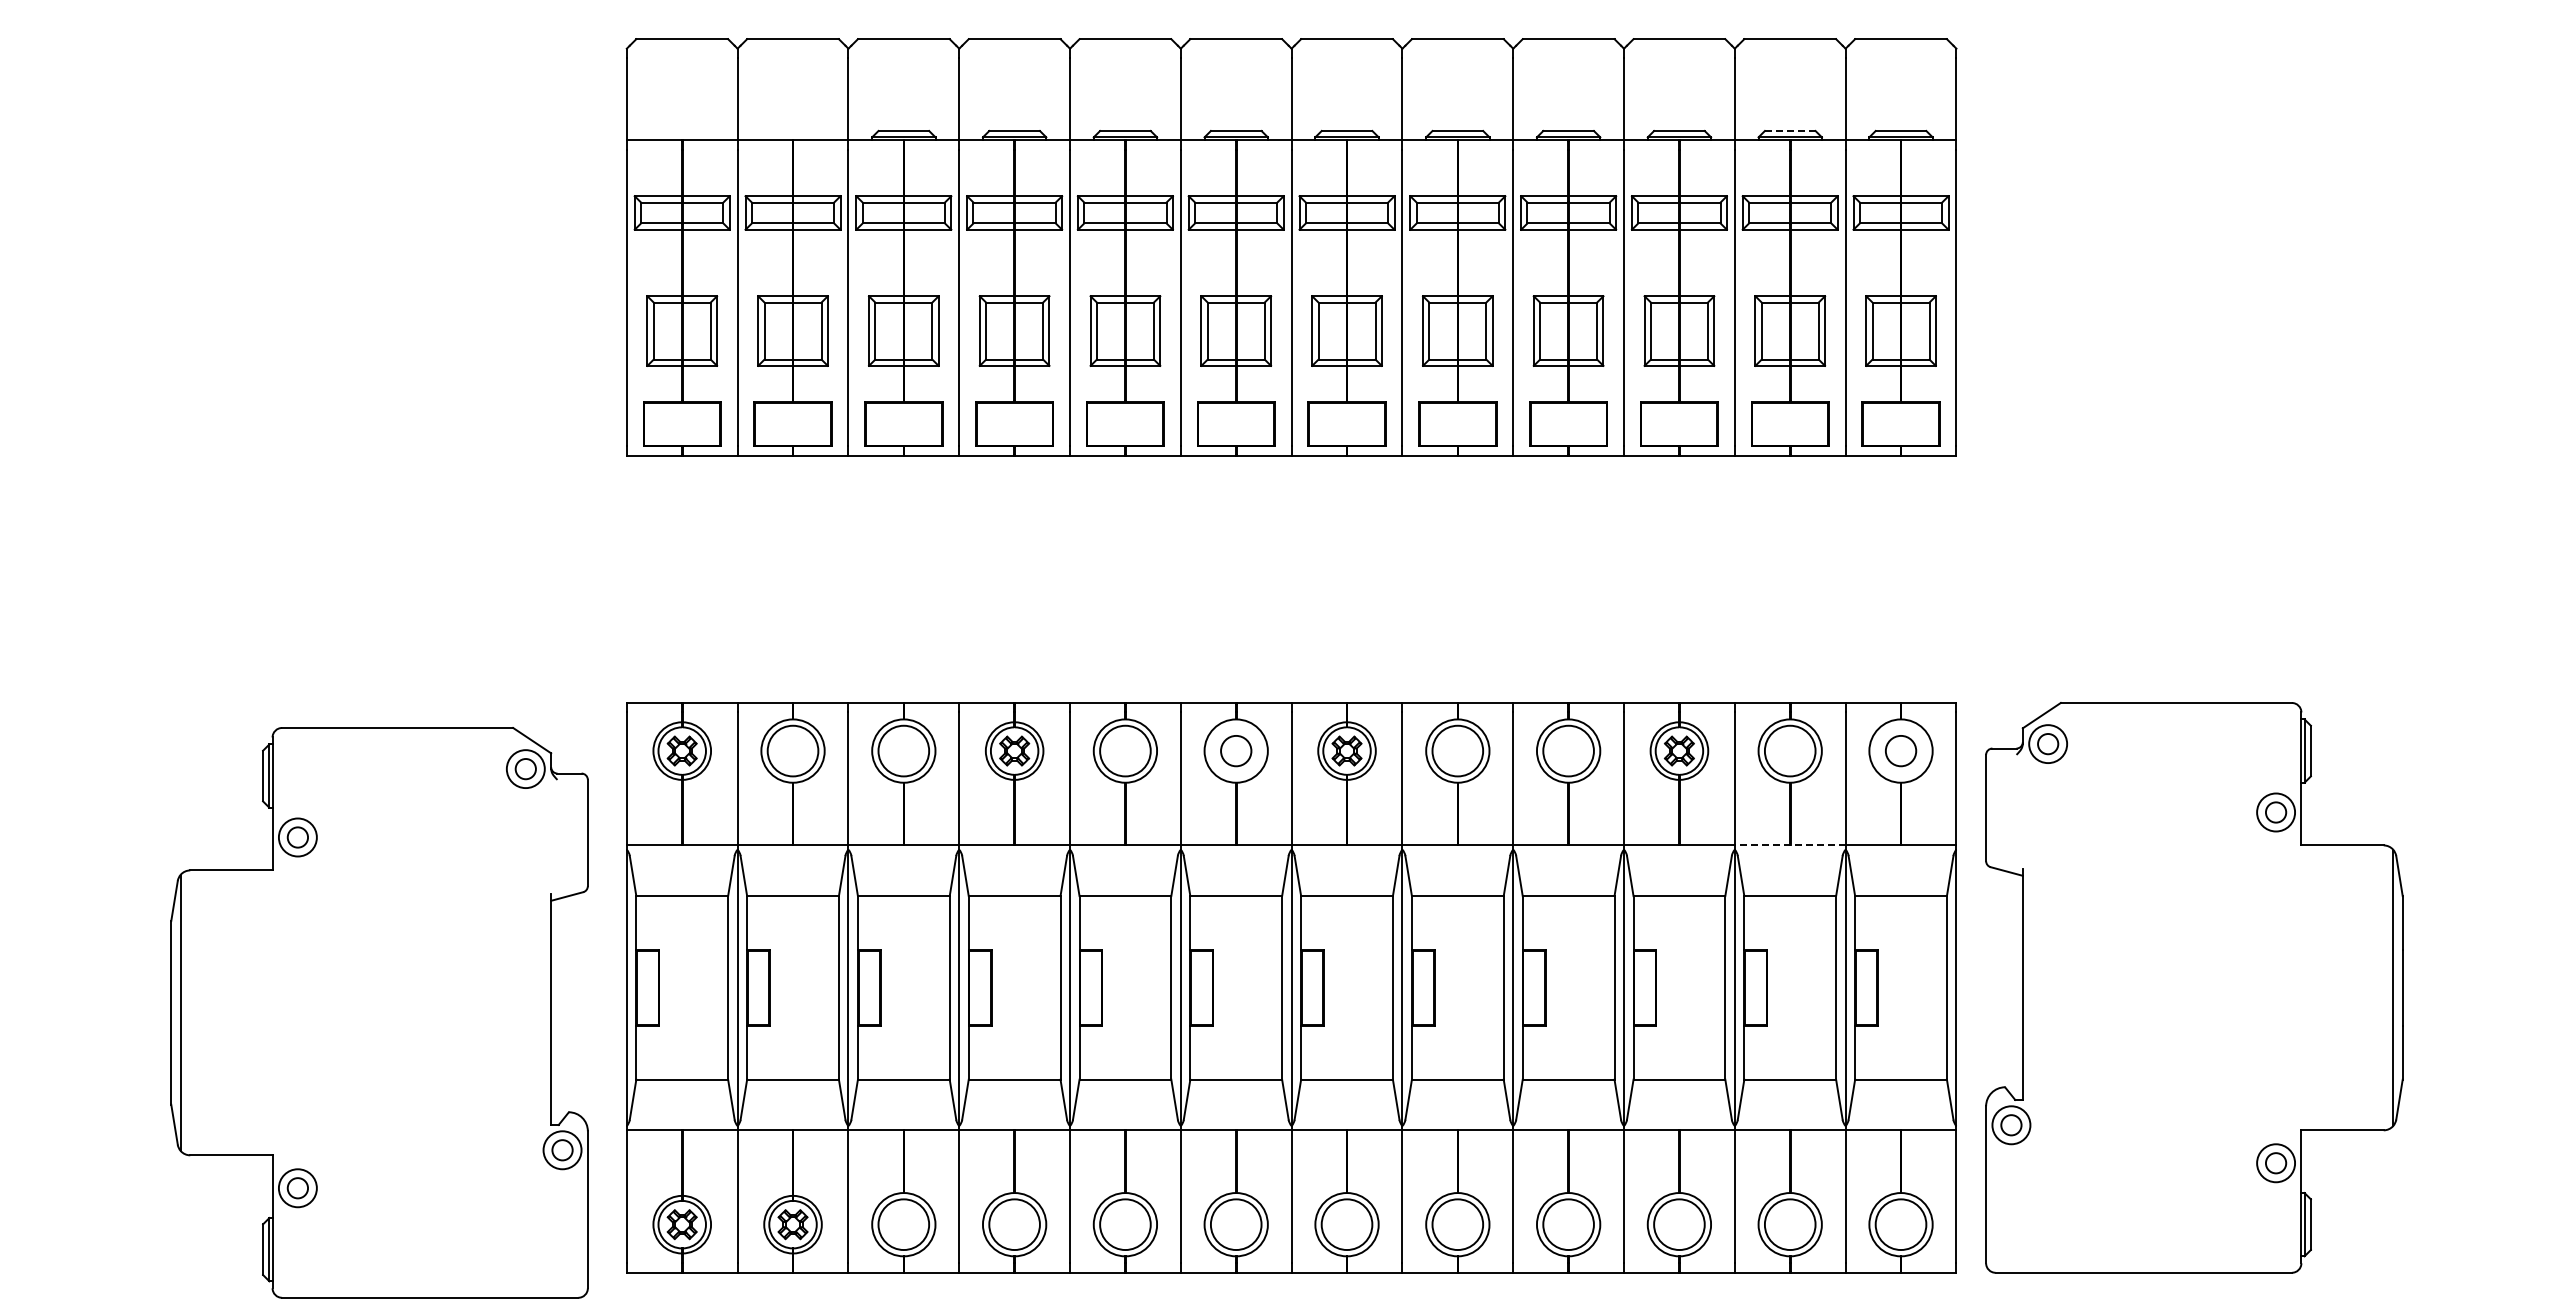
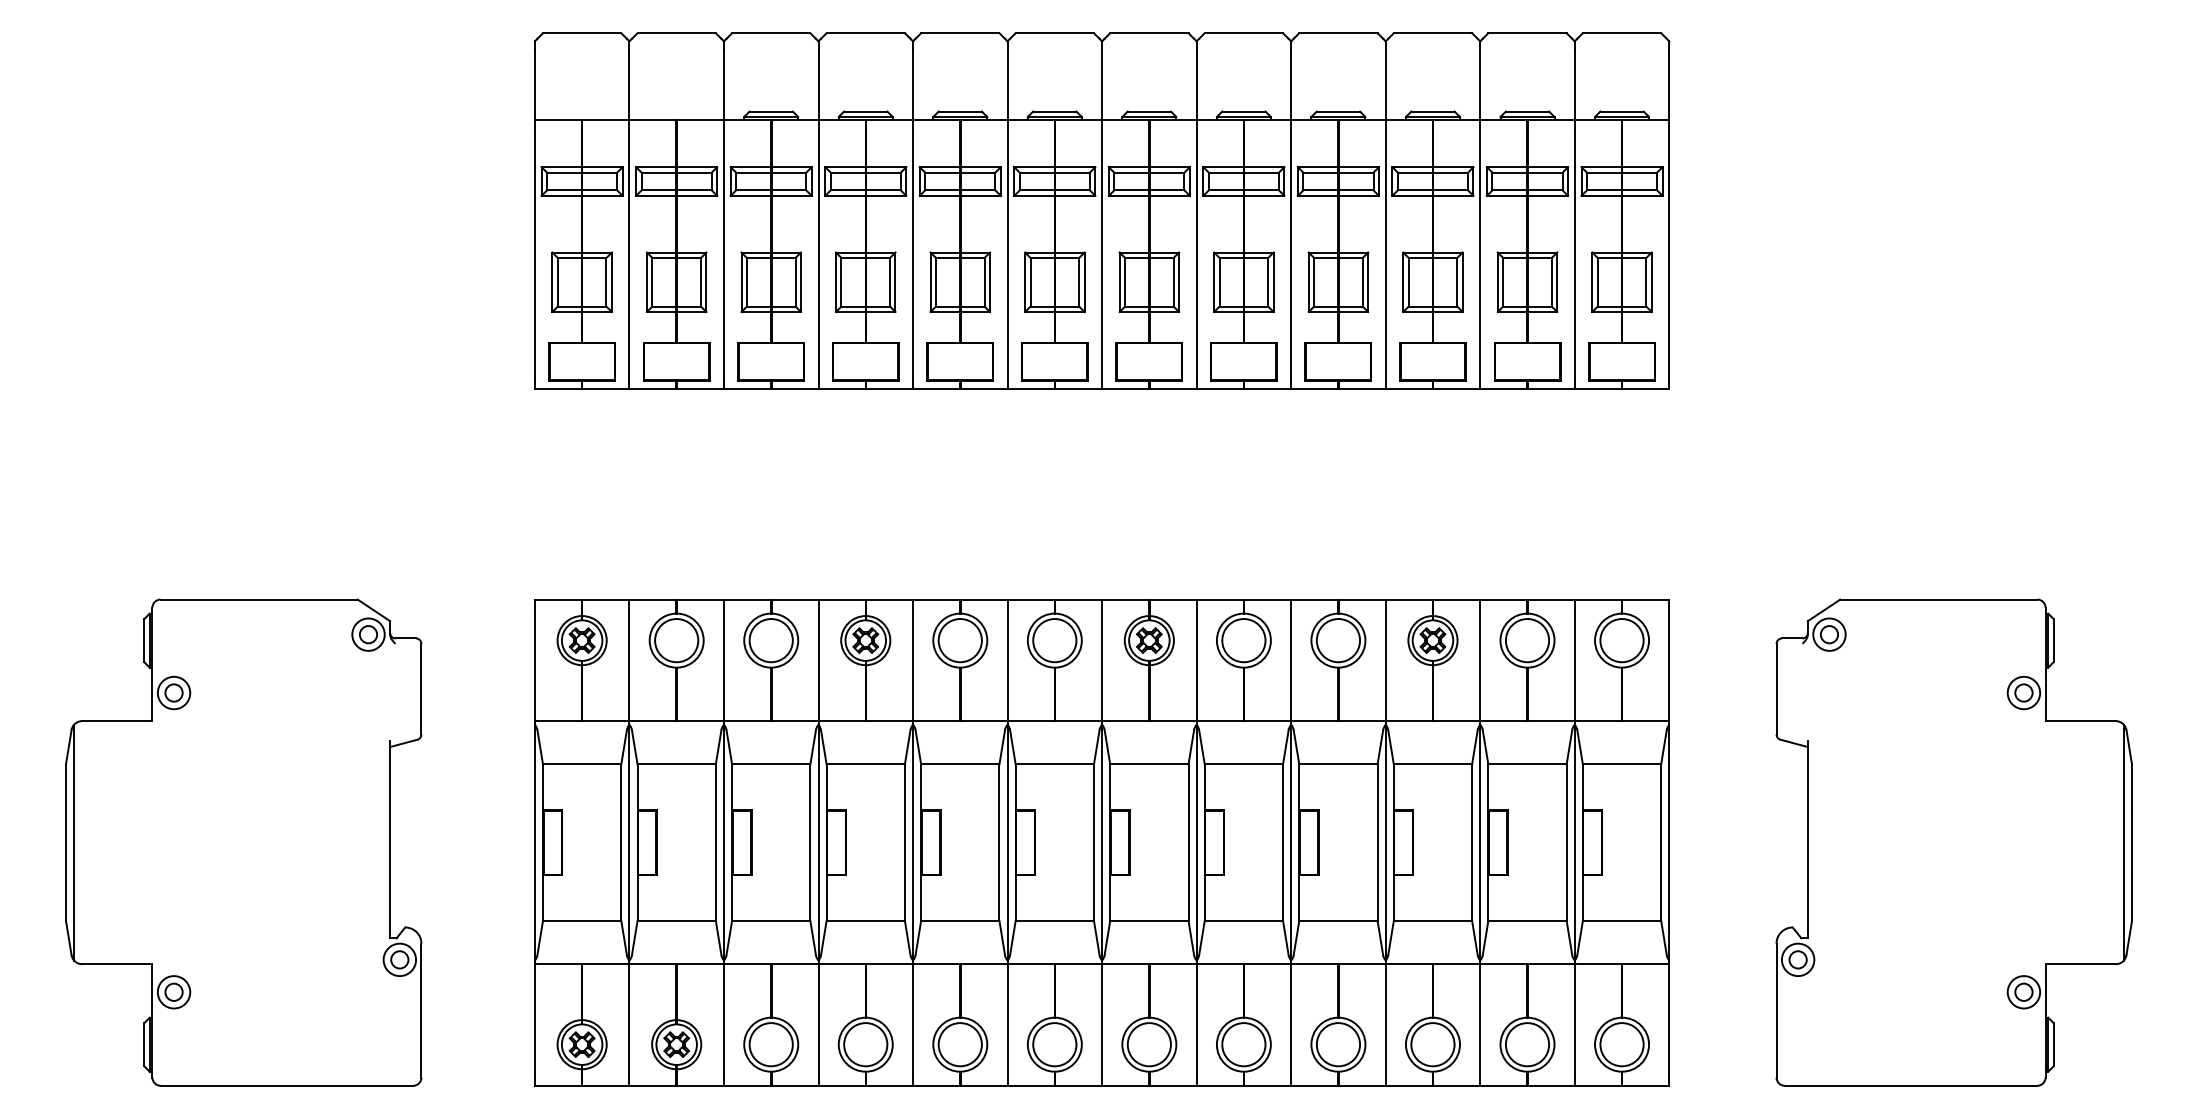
line: (1790, 131) -> (1527, 111), dashed -> solid
circle: (1235, 750) -> (1054, 640), size x1.67
circle: (1900, 750) -> (1621, 640), size x1.67
line: (1789, 845) -> (1526, 721), dashed -> solid
part: (2194, 987) -> (1954, 842), moved
part: (379, 1012) -> (243, 842), moved

